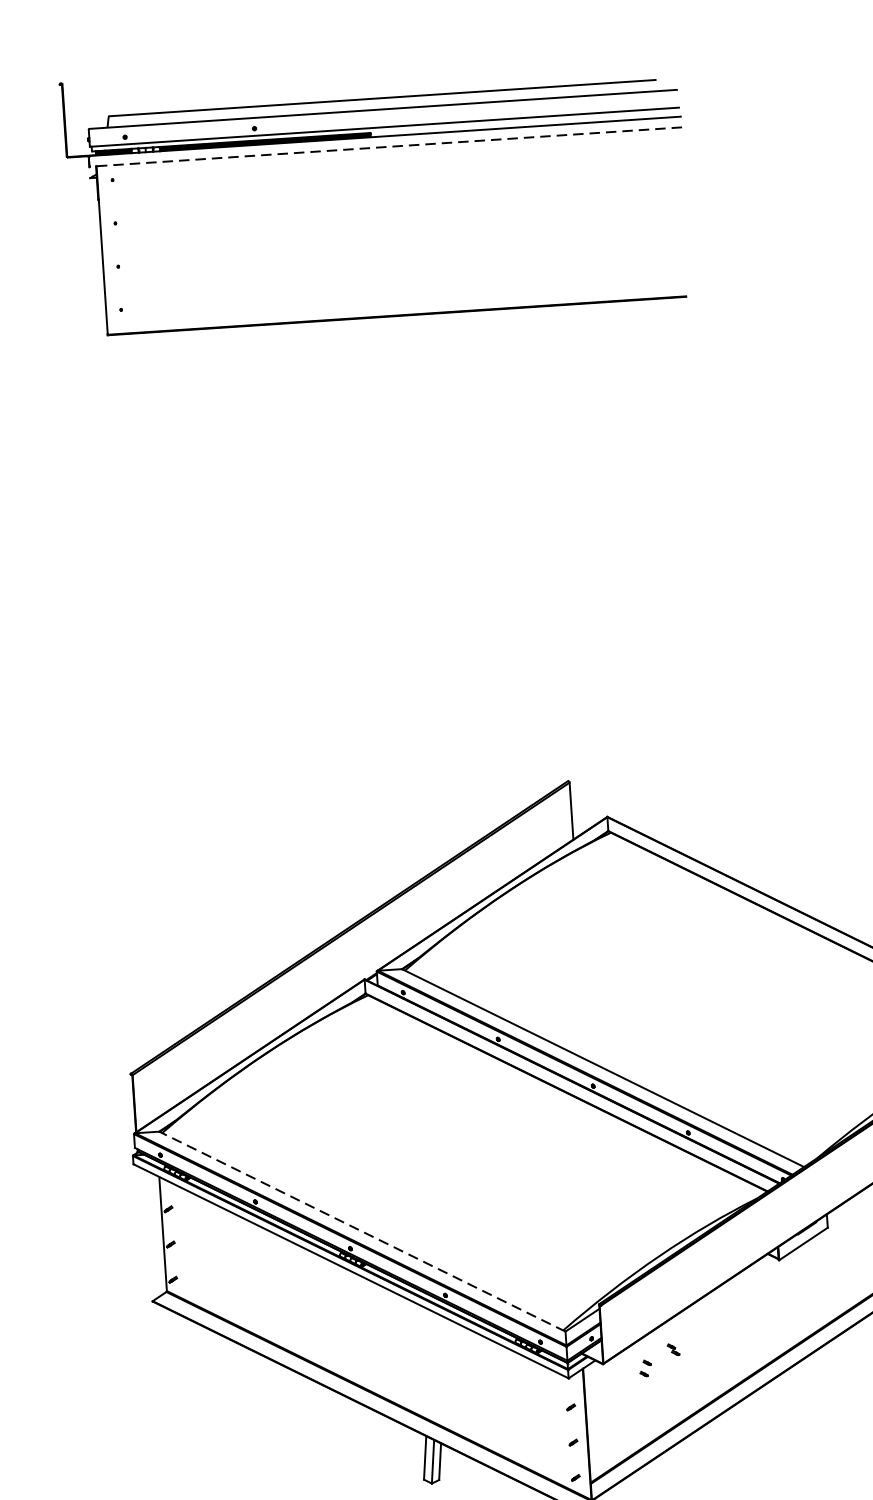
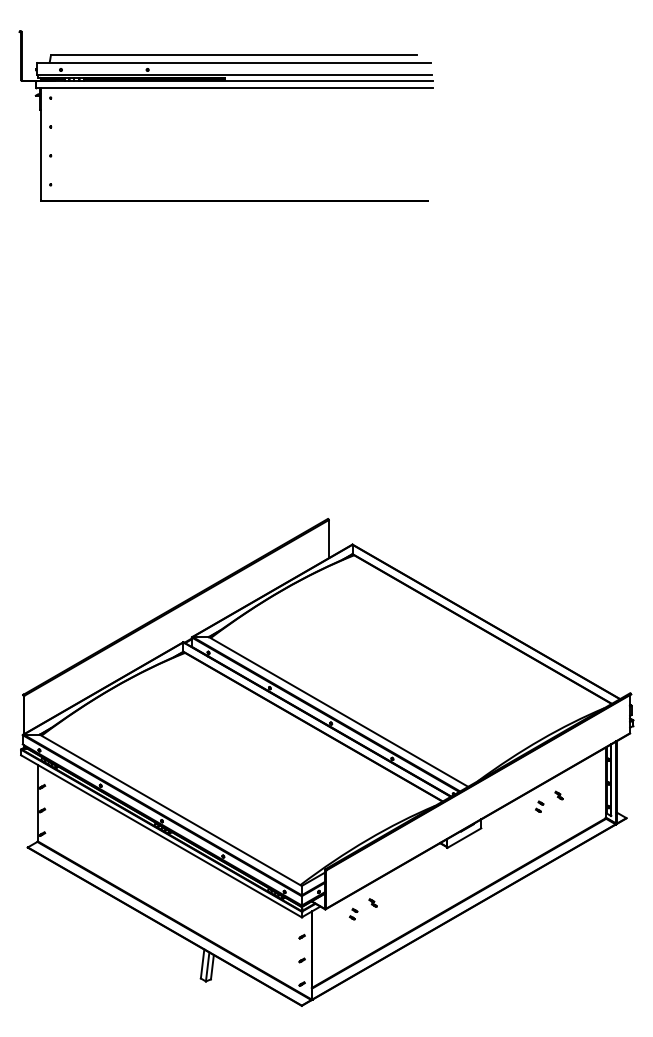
line: (384, 147) -> (233, 88), dashed -> solid
line: (362, 1231) -> (170, 810), dashed -> solid

